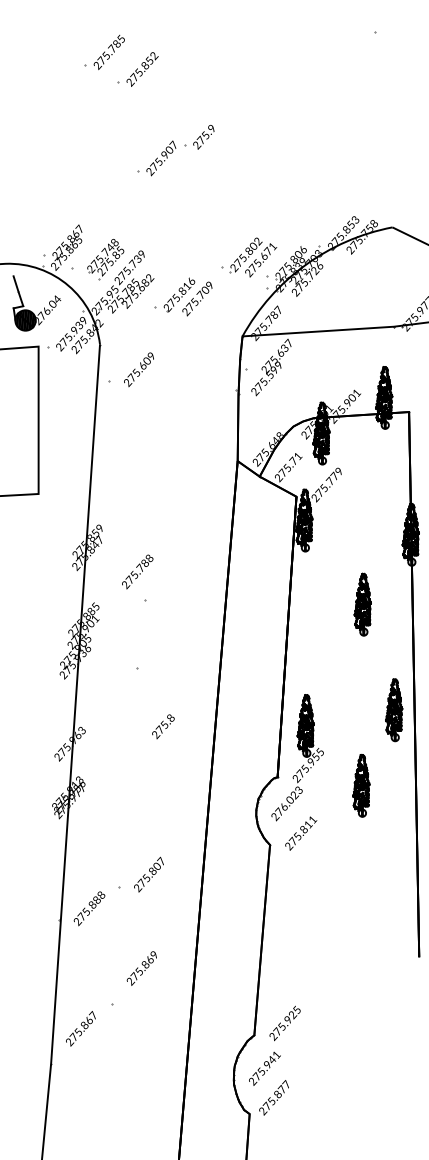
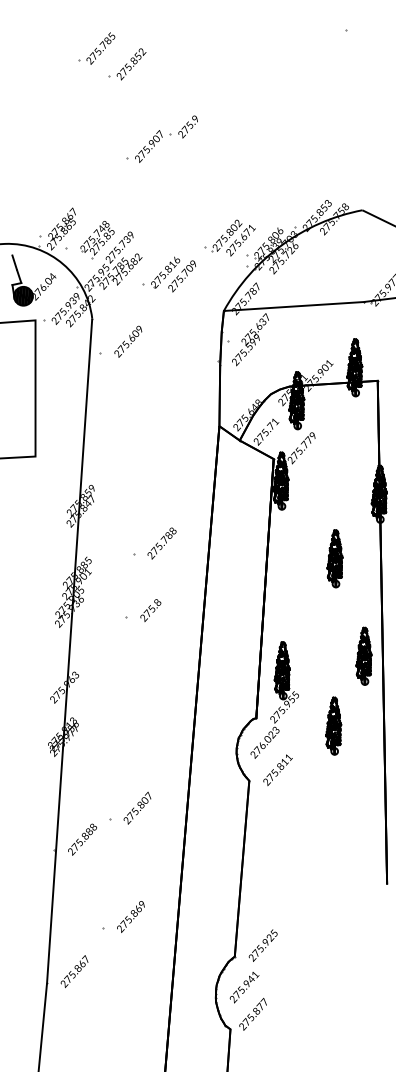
text: (137, 571) -> (161, 543), moved
text: (163, 726) -> (150, 610), moved
text: (141, 968) -> (130, 916), moved
text: (80, 1028) -> (74, 971), moved

